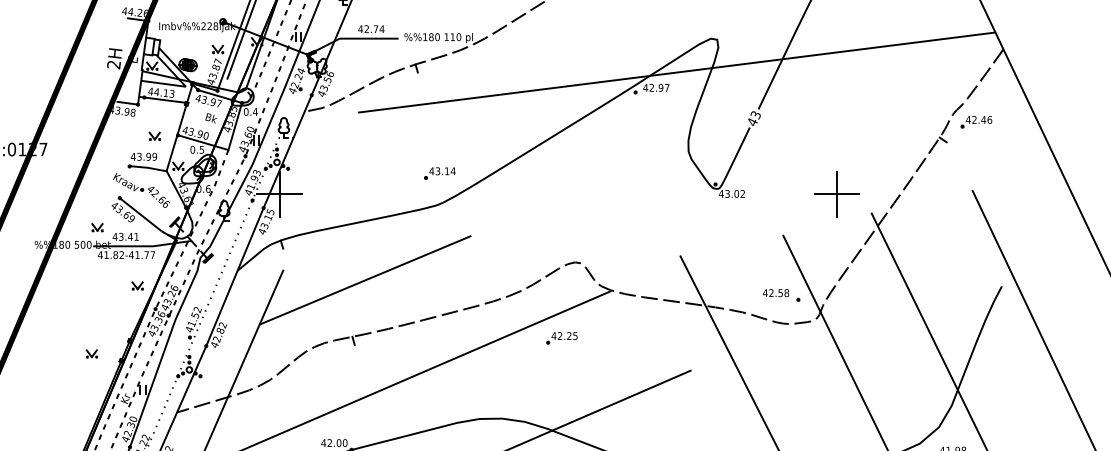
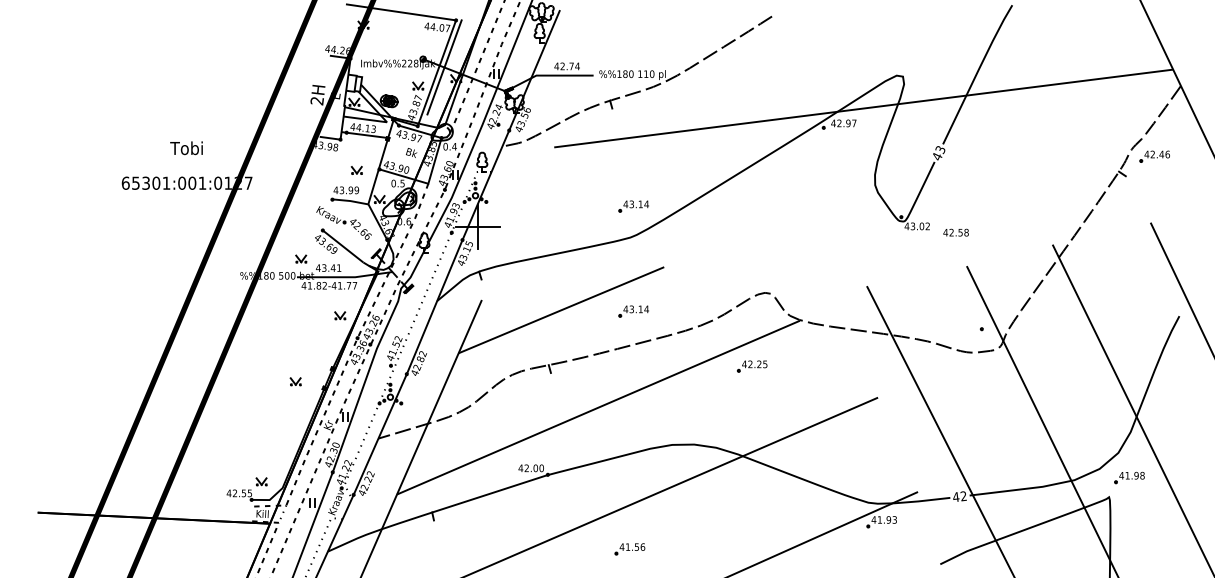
part: (837, 194) -> (1019, 226), removed
part: (439, 281) -> (633, 311), added
text: (775, 292) -> (955, 232), moved

